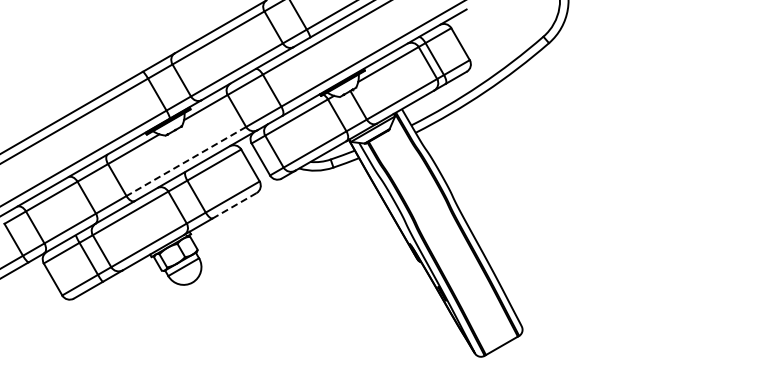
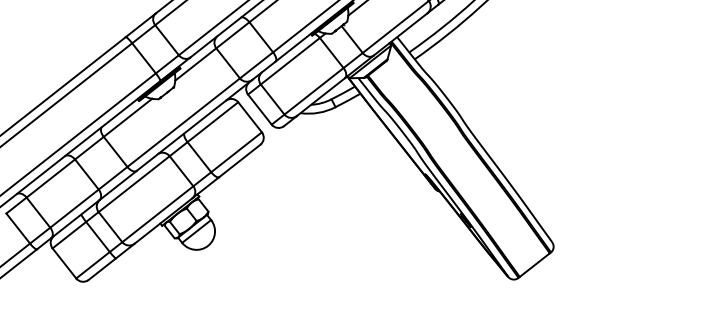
line: (185, 161) -> (182, 122), dashed -> solid
line: (234, 206) -> (239, 161), dashed -> solid

